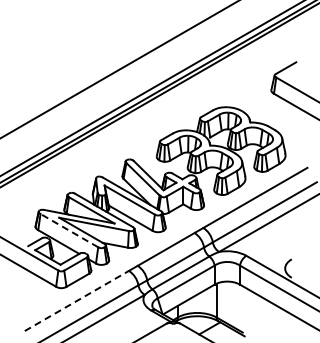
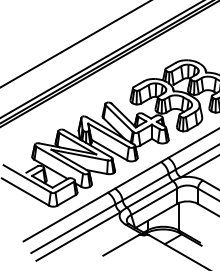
line: (68, 230) -> (58, 160), dashed -> solid
line: (77, 300) -> (66, 216), dashed -> solid

